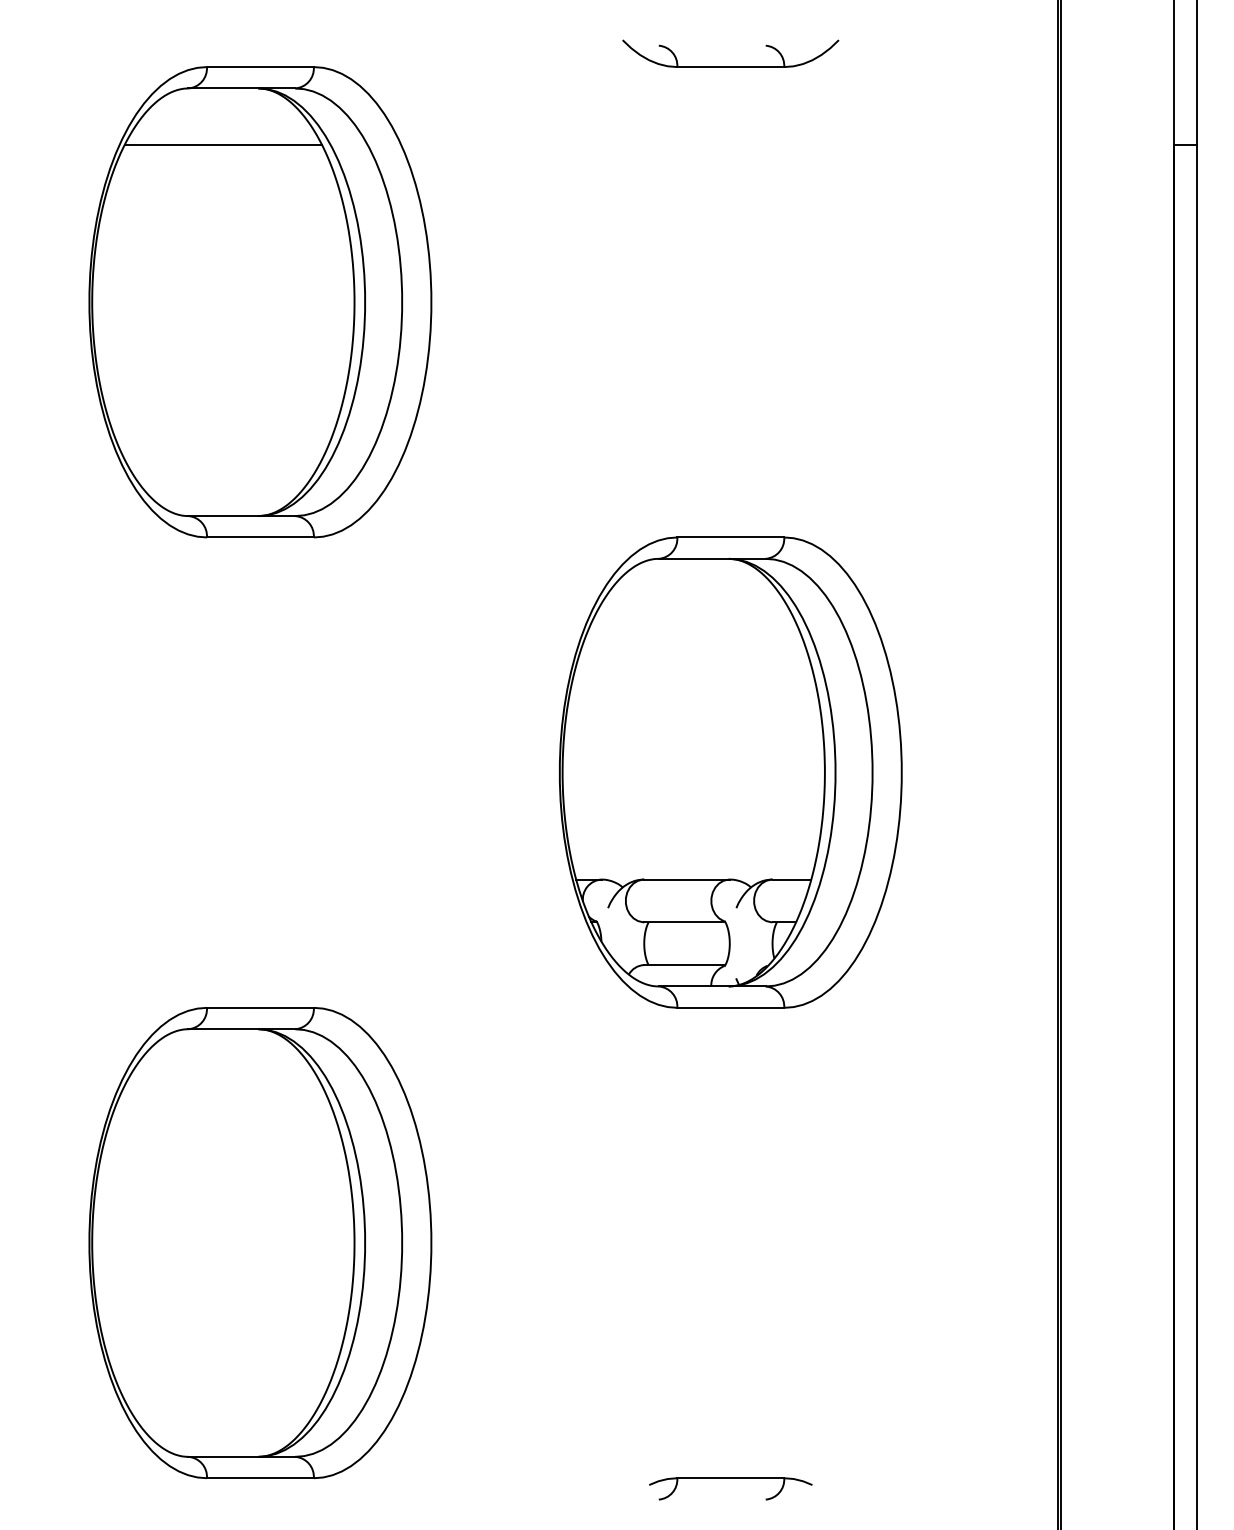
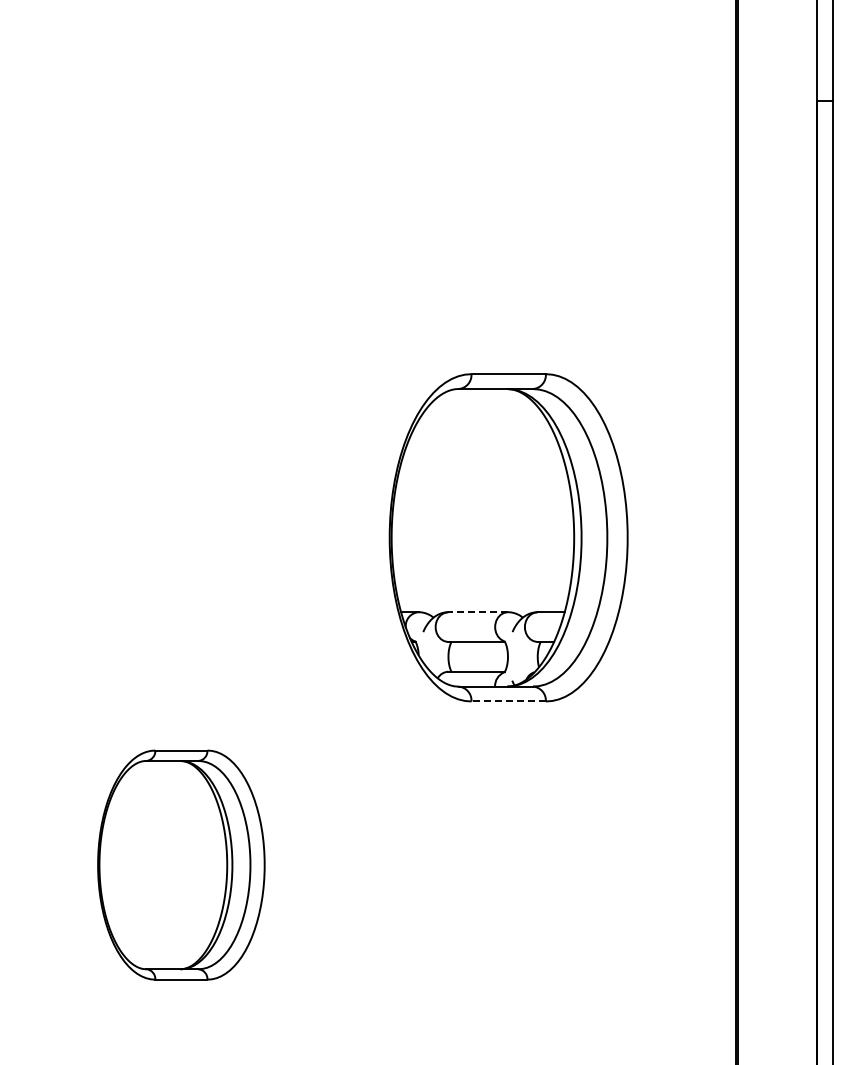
part: (730, 66) -> (508, 46), removed
part: (260, 302) -> (181, 210), removed
line: (687, 879) -> (478, 612), solid -> dashed
line: (730, 1007) -> (508, 701), solid -> dashed
part: (260, 1242) -> (181, 864), size x0.7
part: (730, 1479) -> (508, 1029), removed

